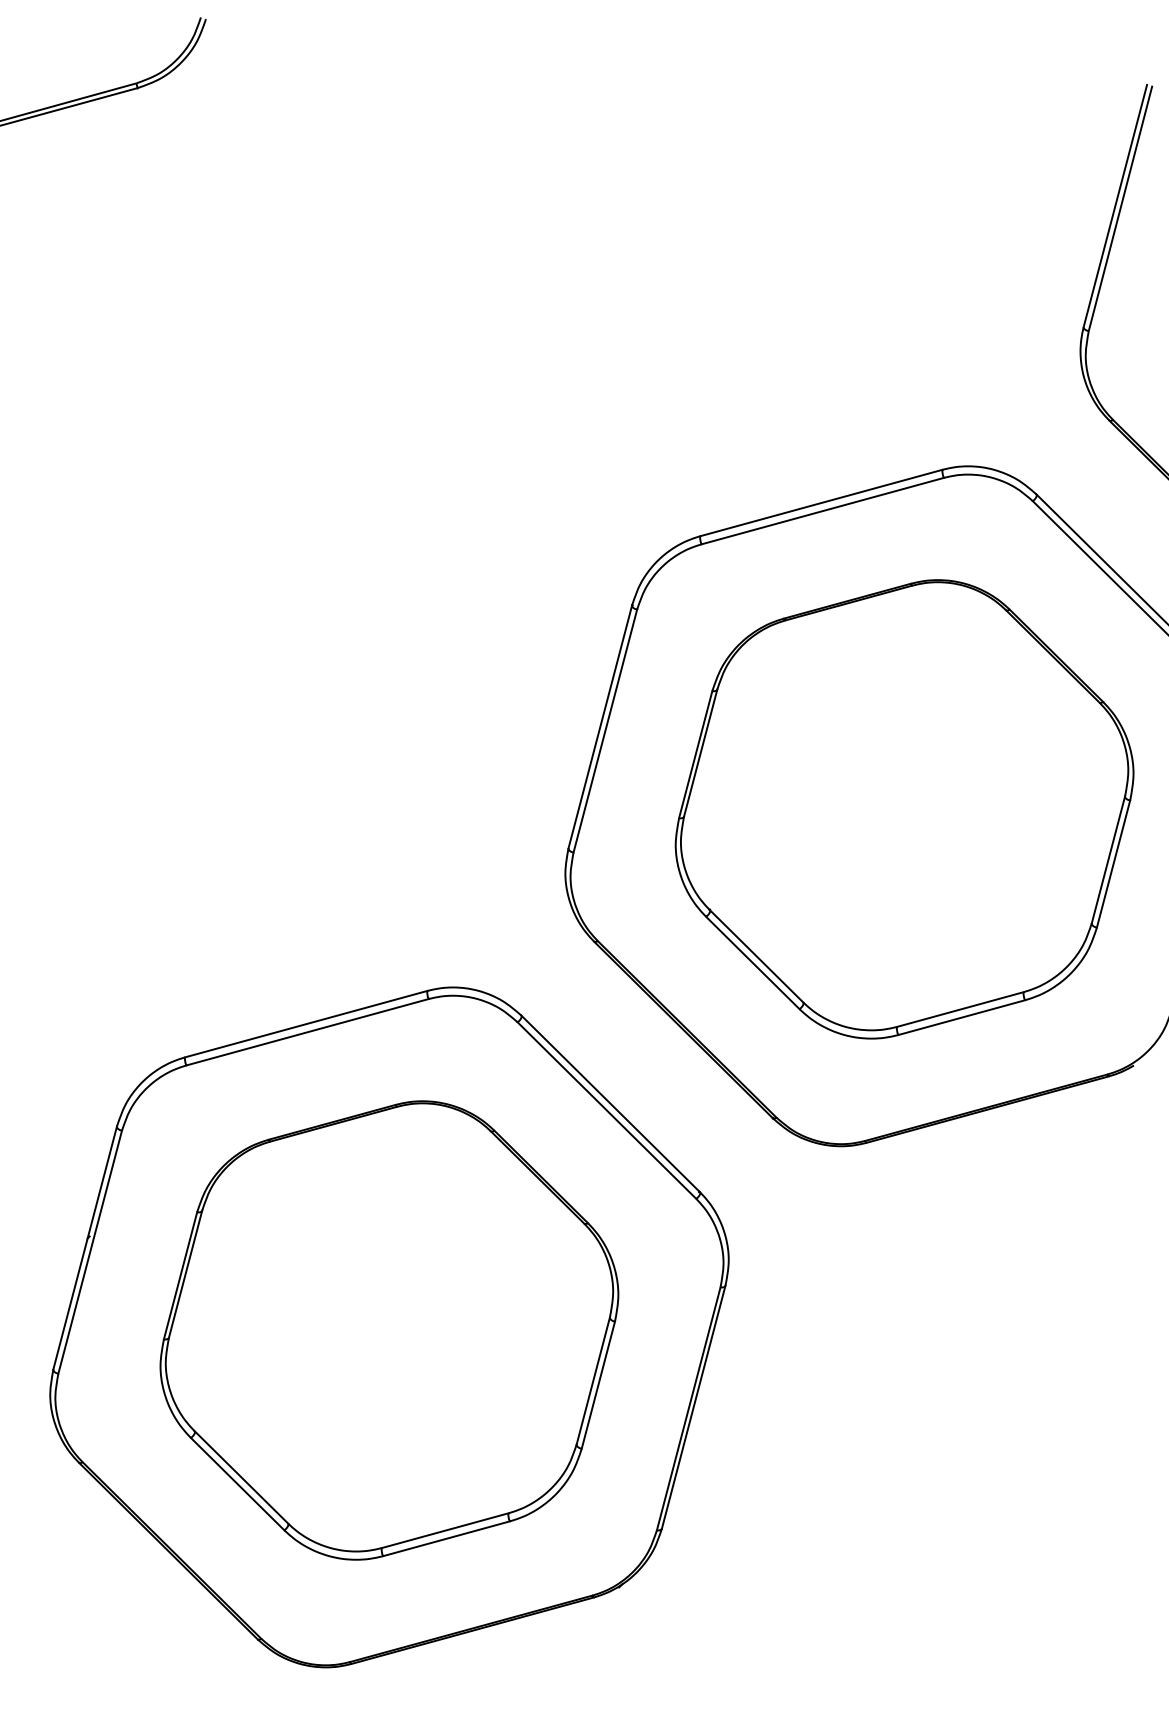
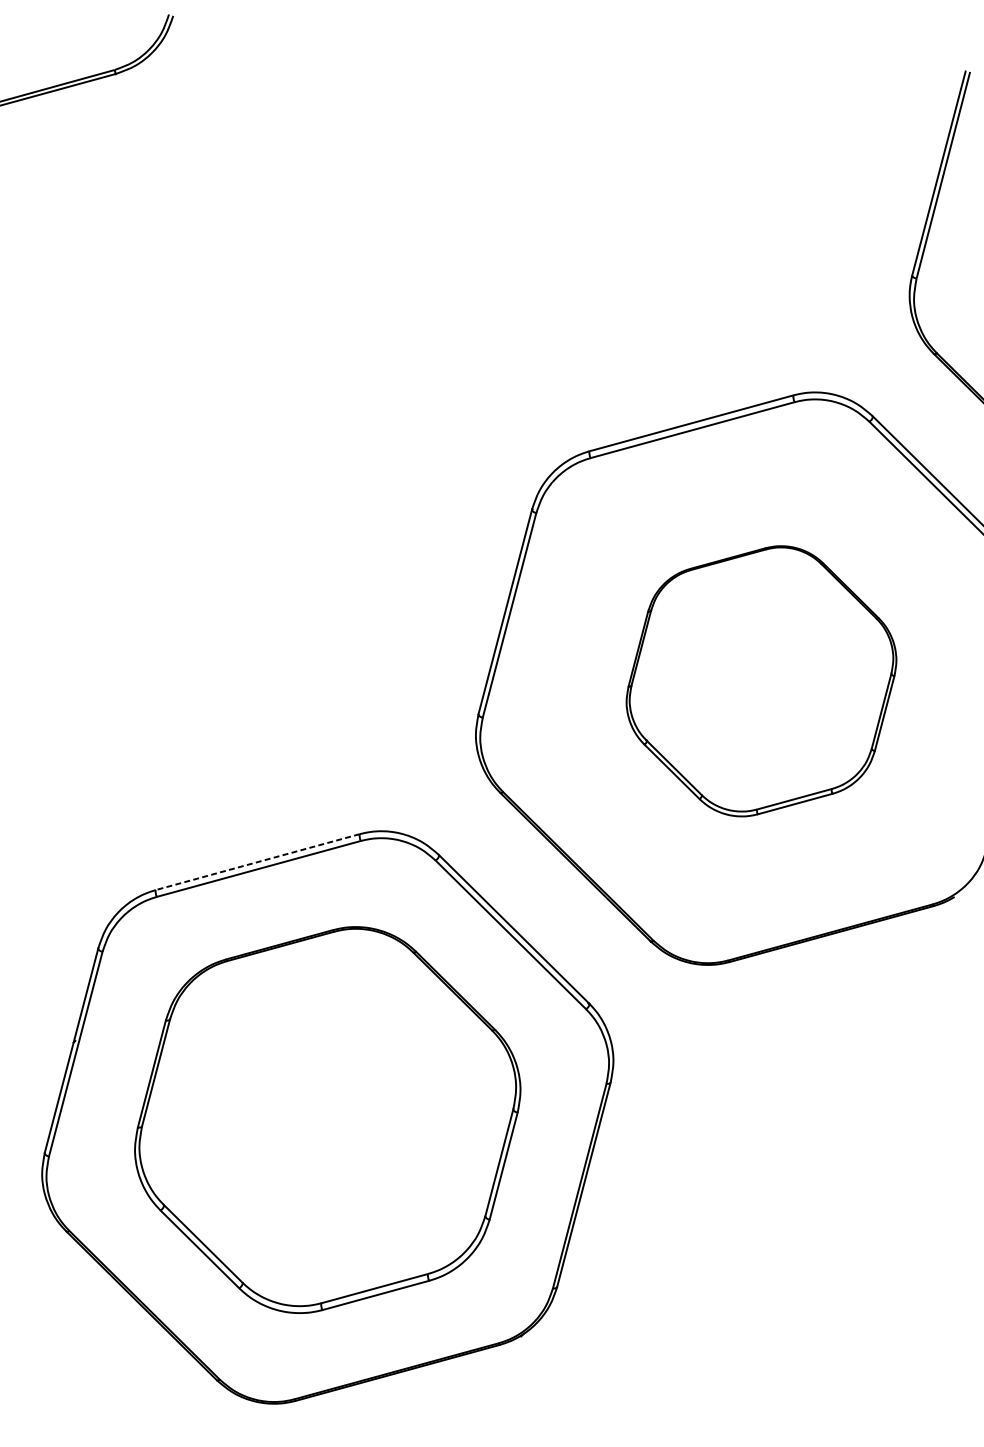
part: (904, 809) -> (761, 681), size x0.7
line: (306, 1024) -> (257, 862), solid -> dashed

